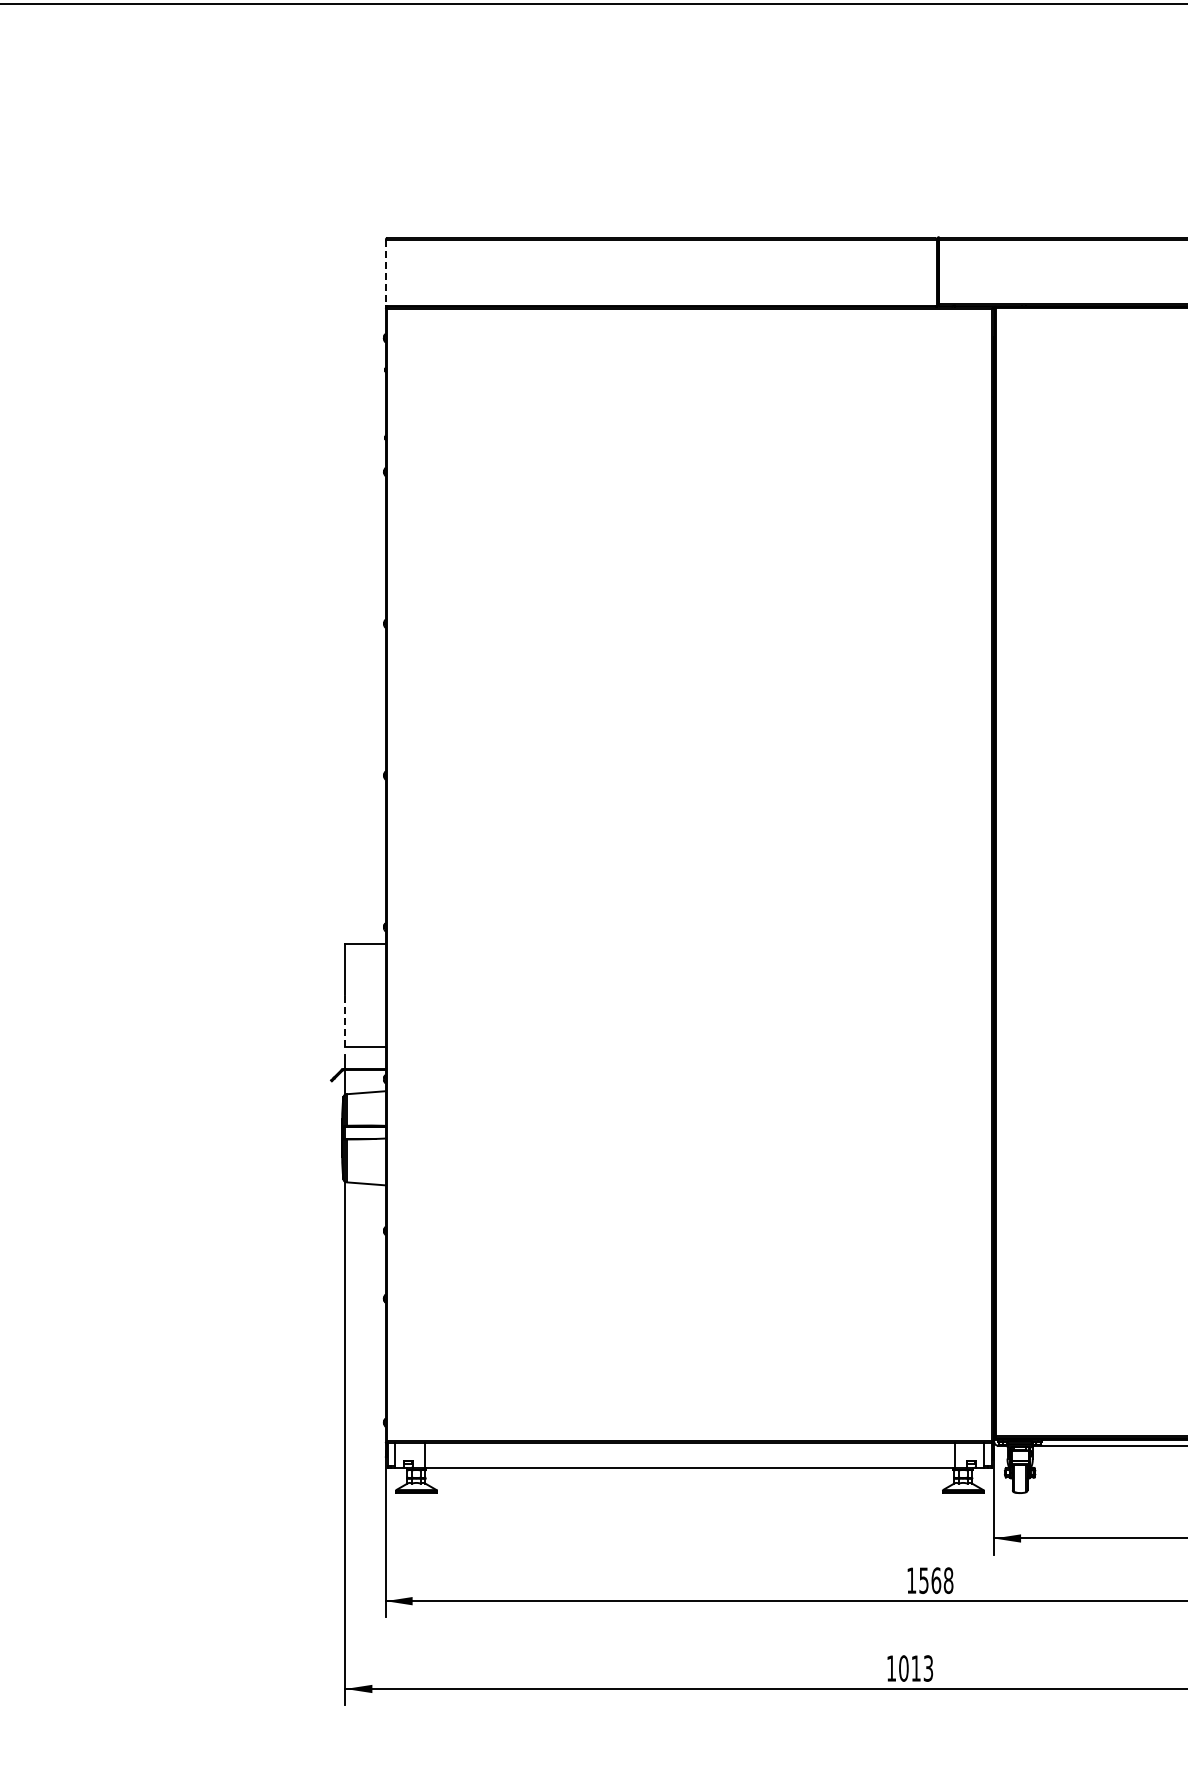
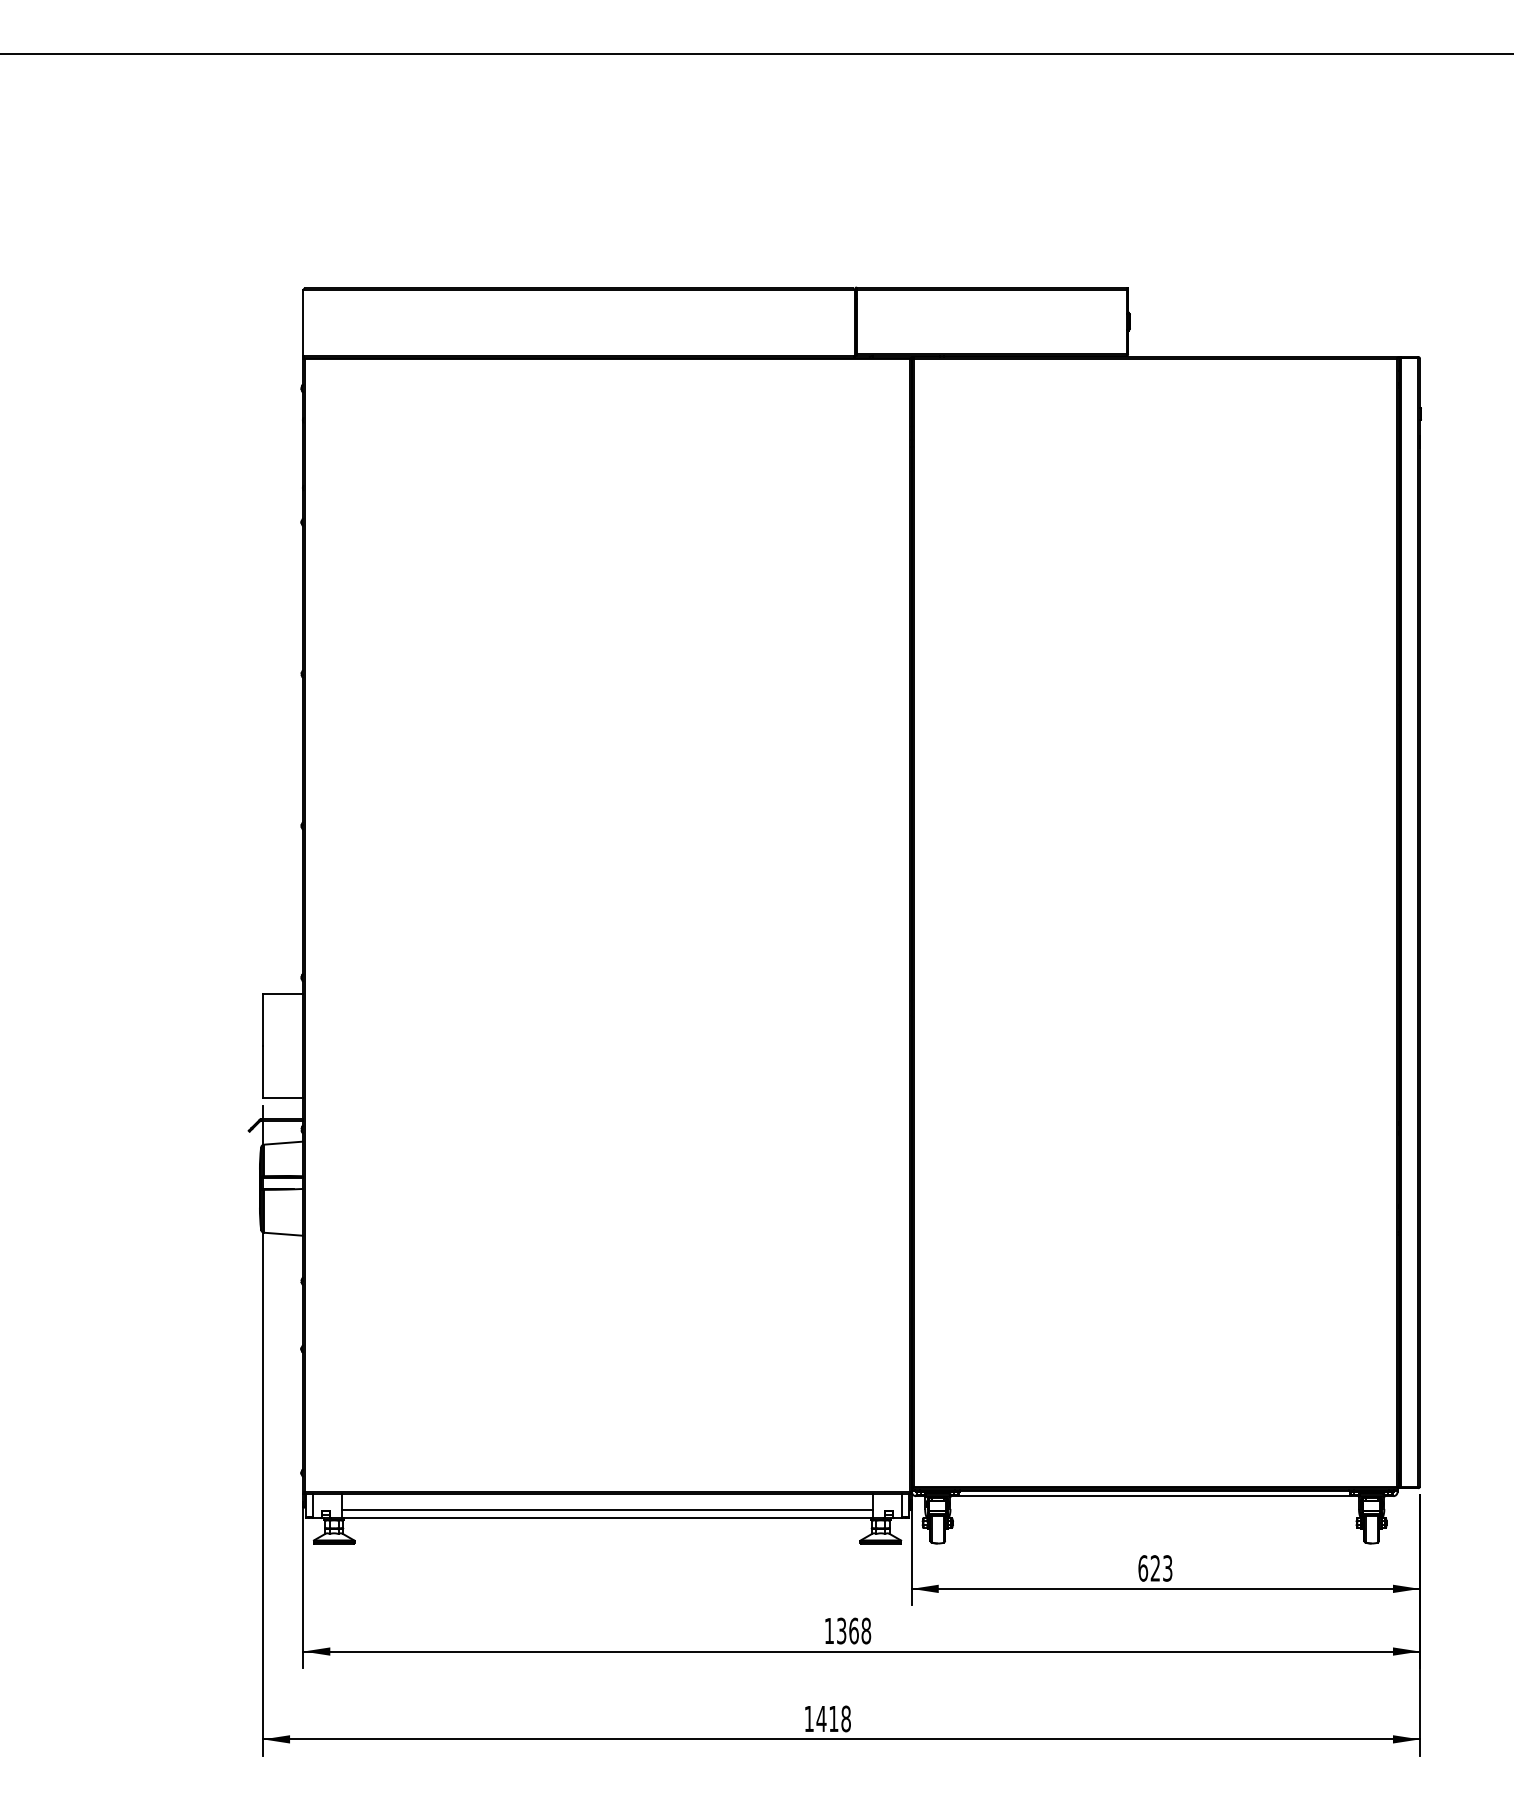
line: (385, 272) -> (303, 322), dashed -> solid
line: (345, 1021) -> (263, 1071), dashed -> solid
line: (689, 1460) -> (607, 1510), added
text: (923, 1580) -> (841, 1630), 1568 -> 1368
text: (915, 1668) -> (833, 1718), 1013 -> 1418

